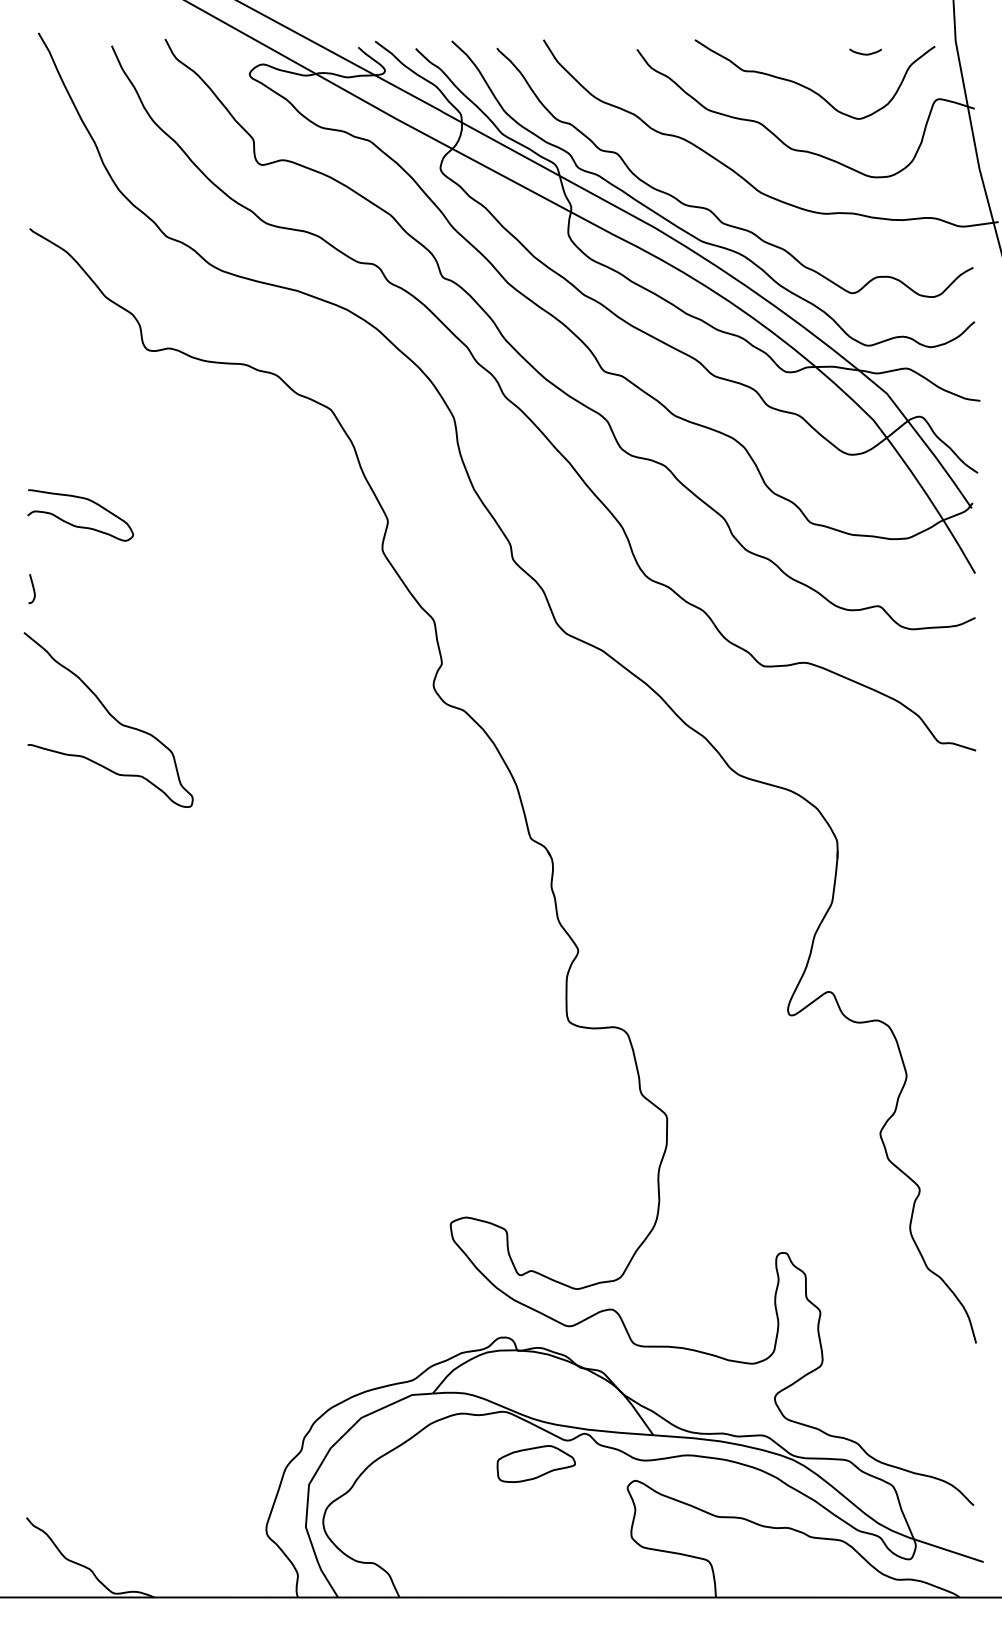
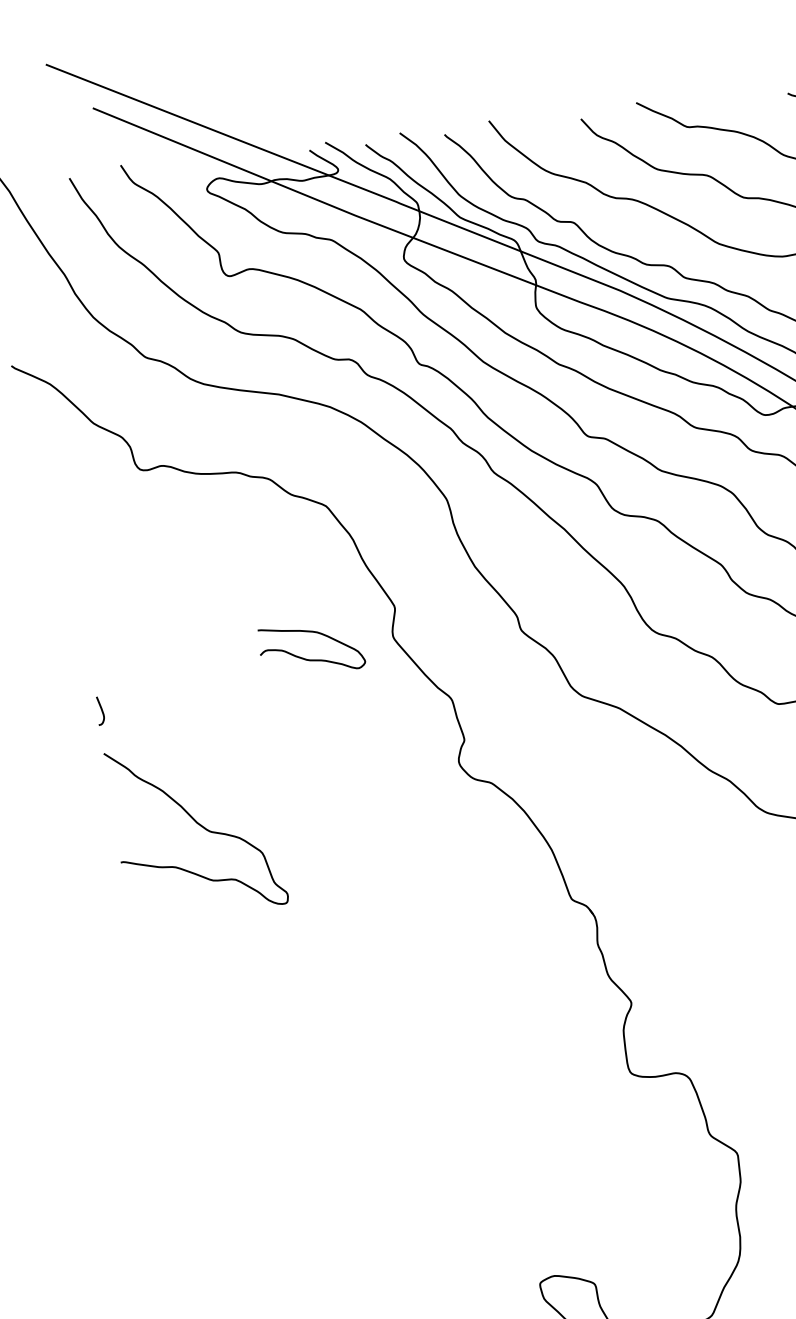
curve: (77, 525) -> (309, 659), moved
curve: (32, 588) -> (100, 710), moved
curve: (110, 716) -> (197, 824), moved

